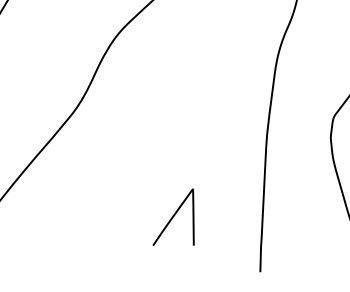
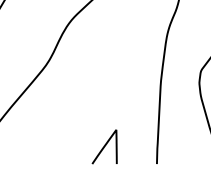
curve: (173, 216) -> (104, 146), moved

